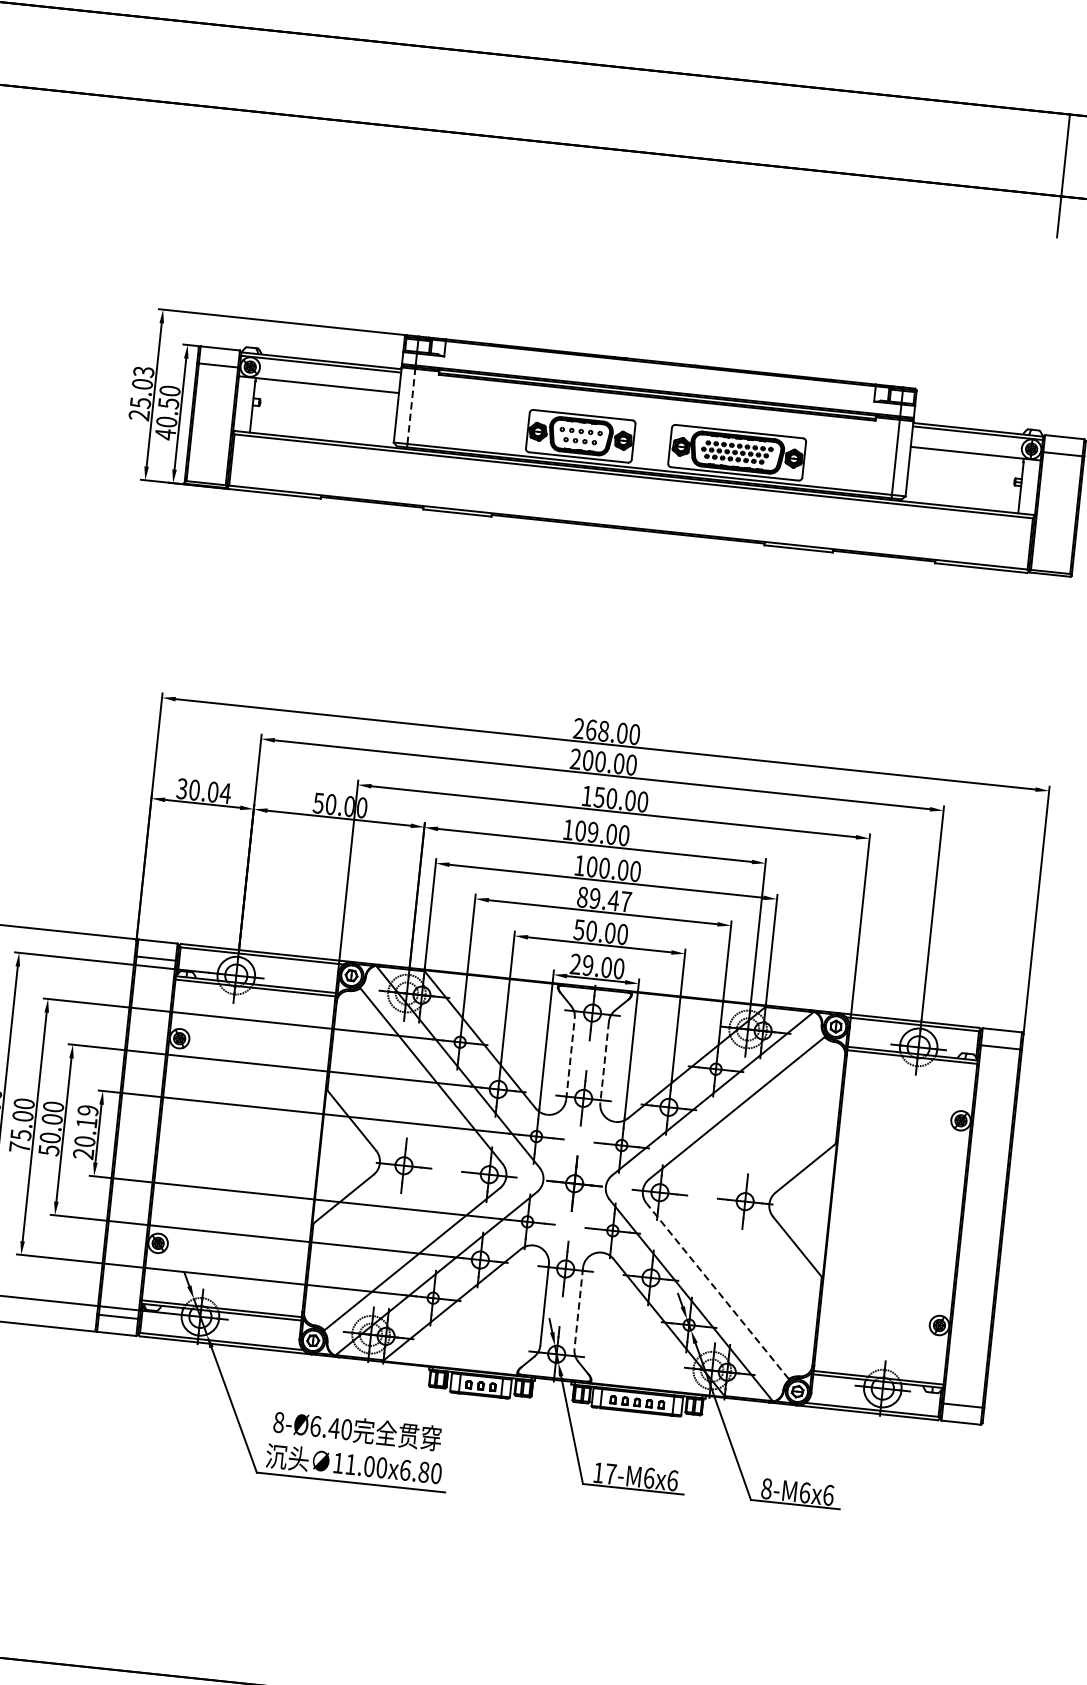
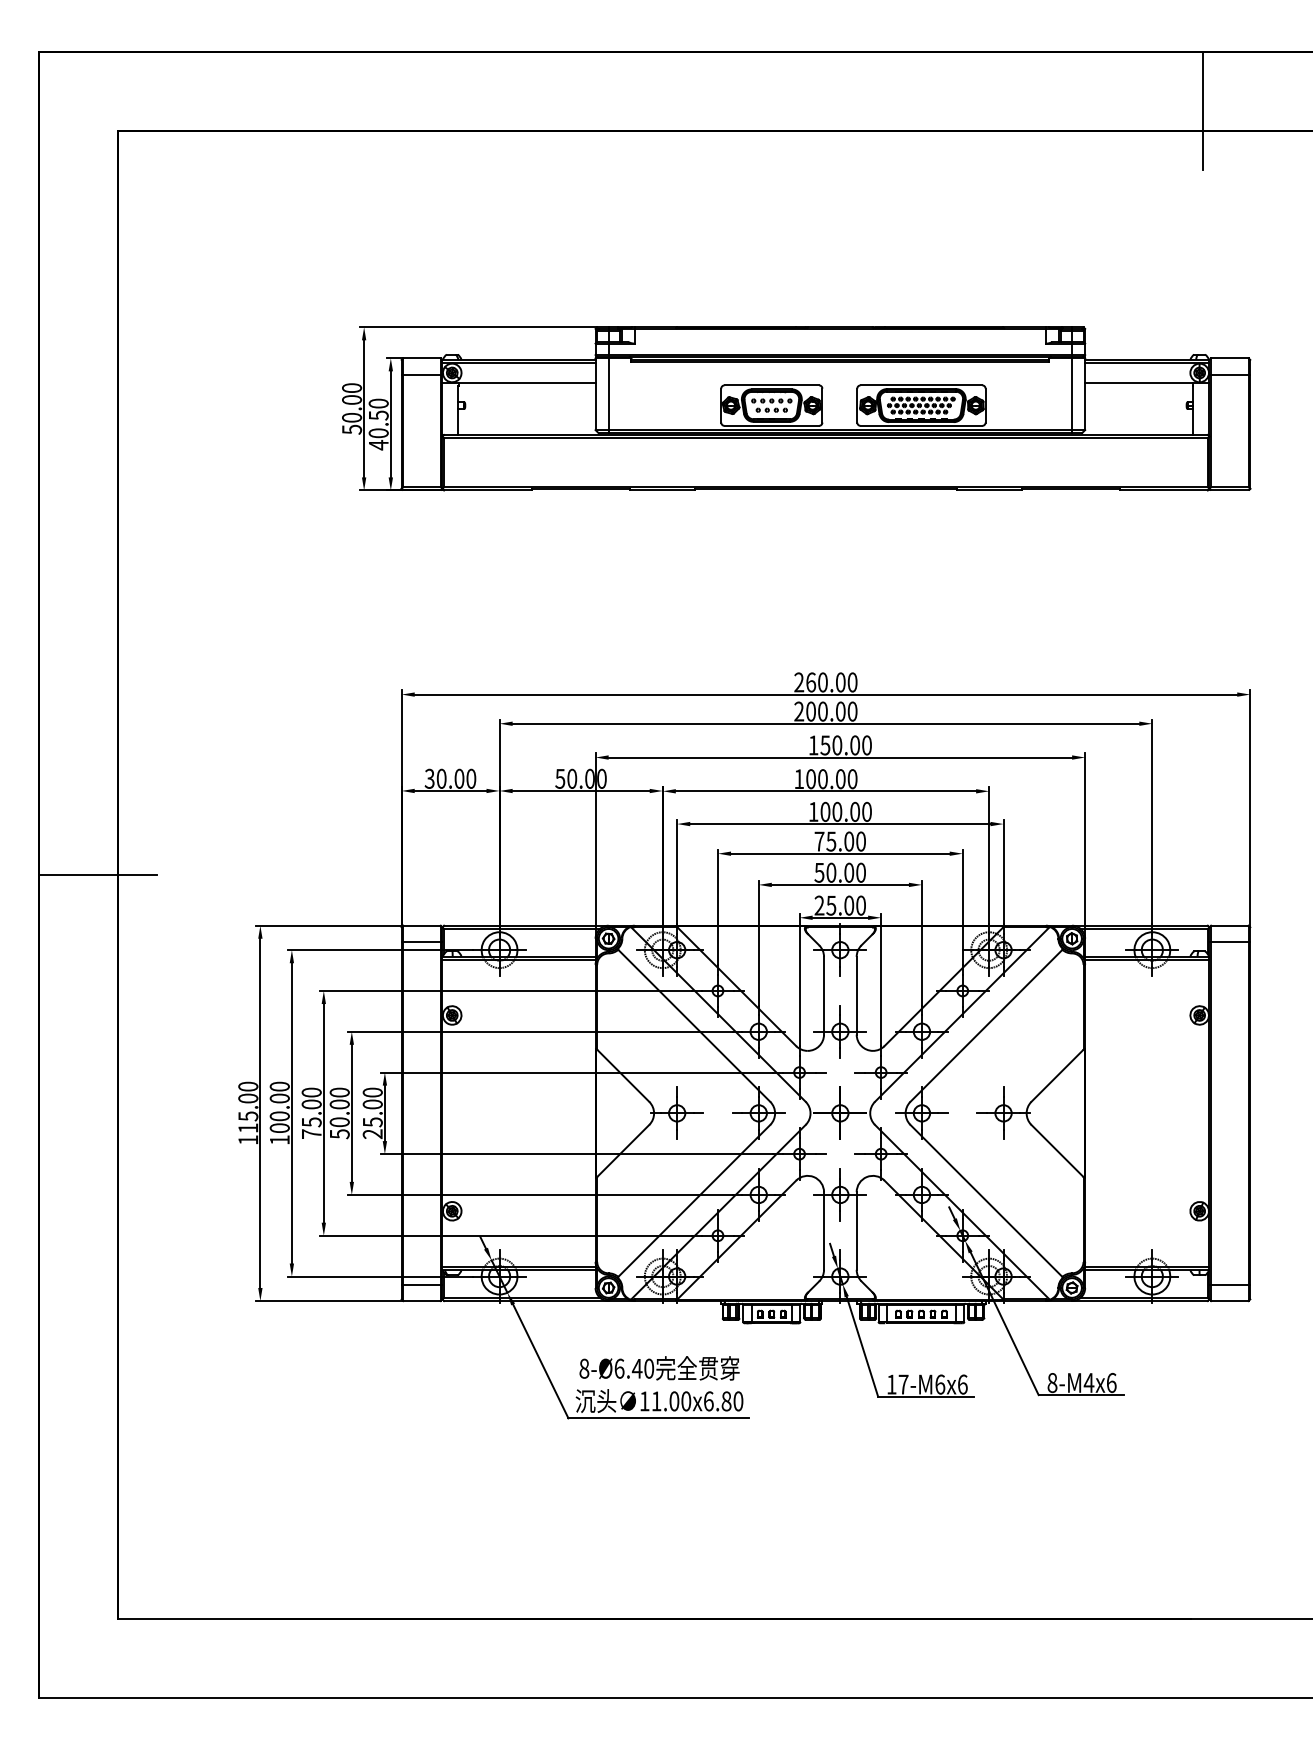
text: (142, 393) -> (352, 408), 25.03 -> 50.00
line: (411, 406) -> (608, 394), dashed -> solid
text: (603, 731) -> (822, 682), 268.00 -> 260.00
text: (224, 793) -> (470, 778), 30.04 -> 30.00
text: (592, 832) -> (822, 779), 109.00 -> 100.00
text: (603, 899) -> (839, 841), 89.47 -> 75.00
text: (588, 965) -> (831, 905), 29.00 -> 25.00
line: (570, 1058) -> (824, 995), dashed -> solid
line: (604, 1062) -> (856, 995), dashed -> solid
text: (86, 1126) -> (372, 1107), 20.19 -> 25.00
line: (717, 1290) -> (986, 1200), dashed -> solid
line: (578, 1307) -> (856, 1230), dashed -> solid
text: (804, 1492) -> (1088, 1382), 8-M6 -> 8-M4

